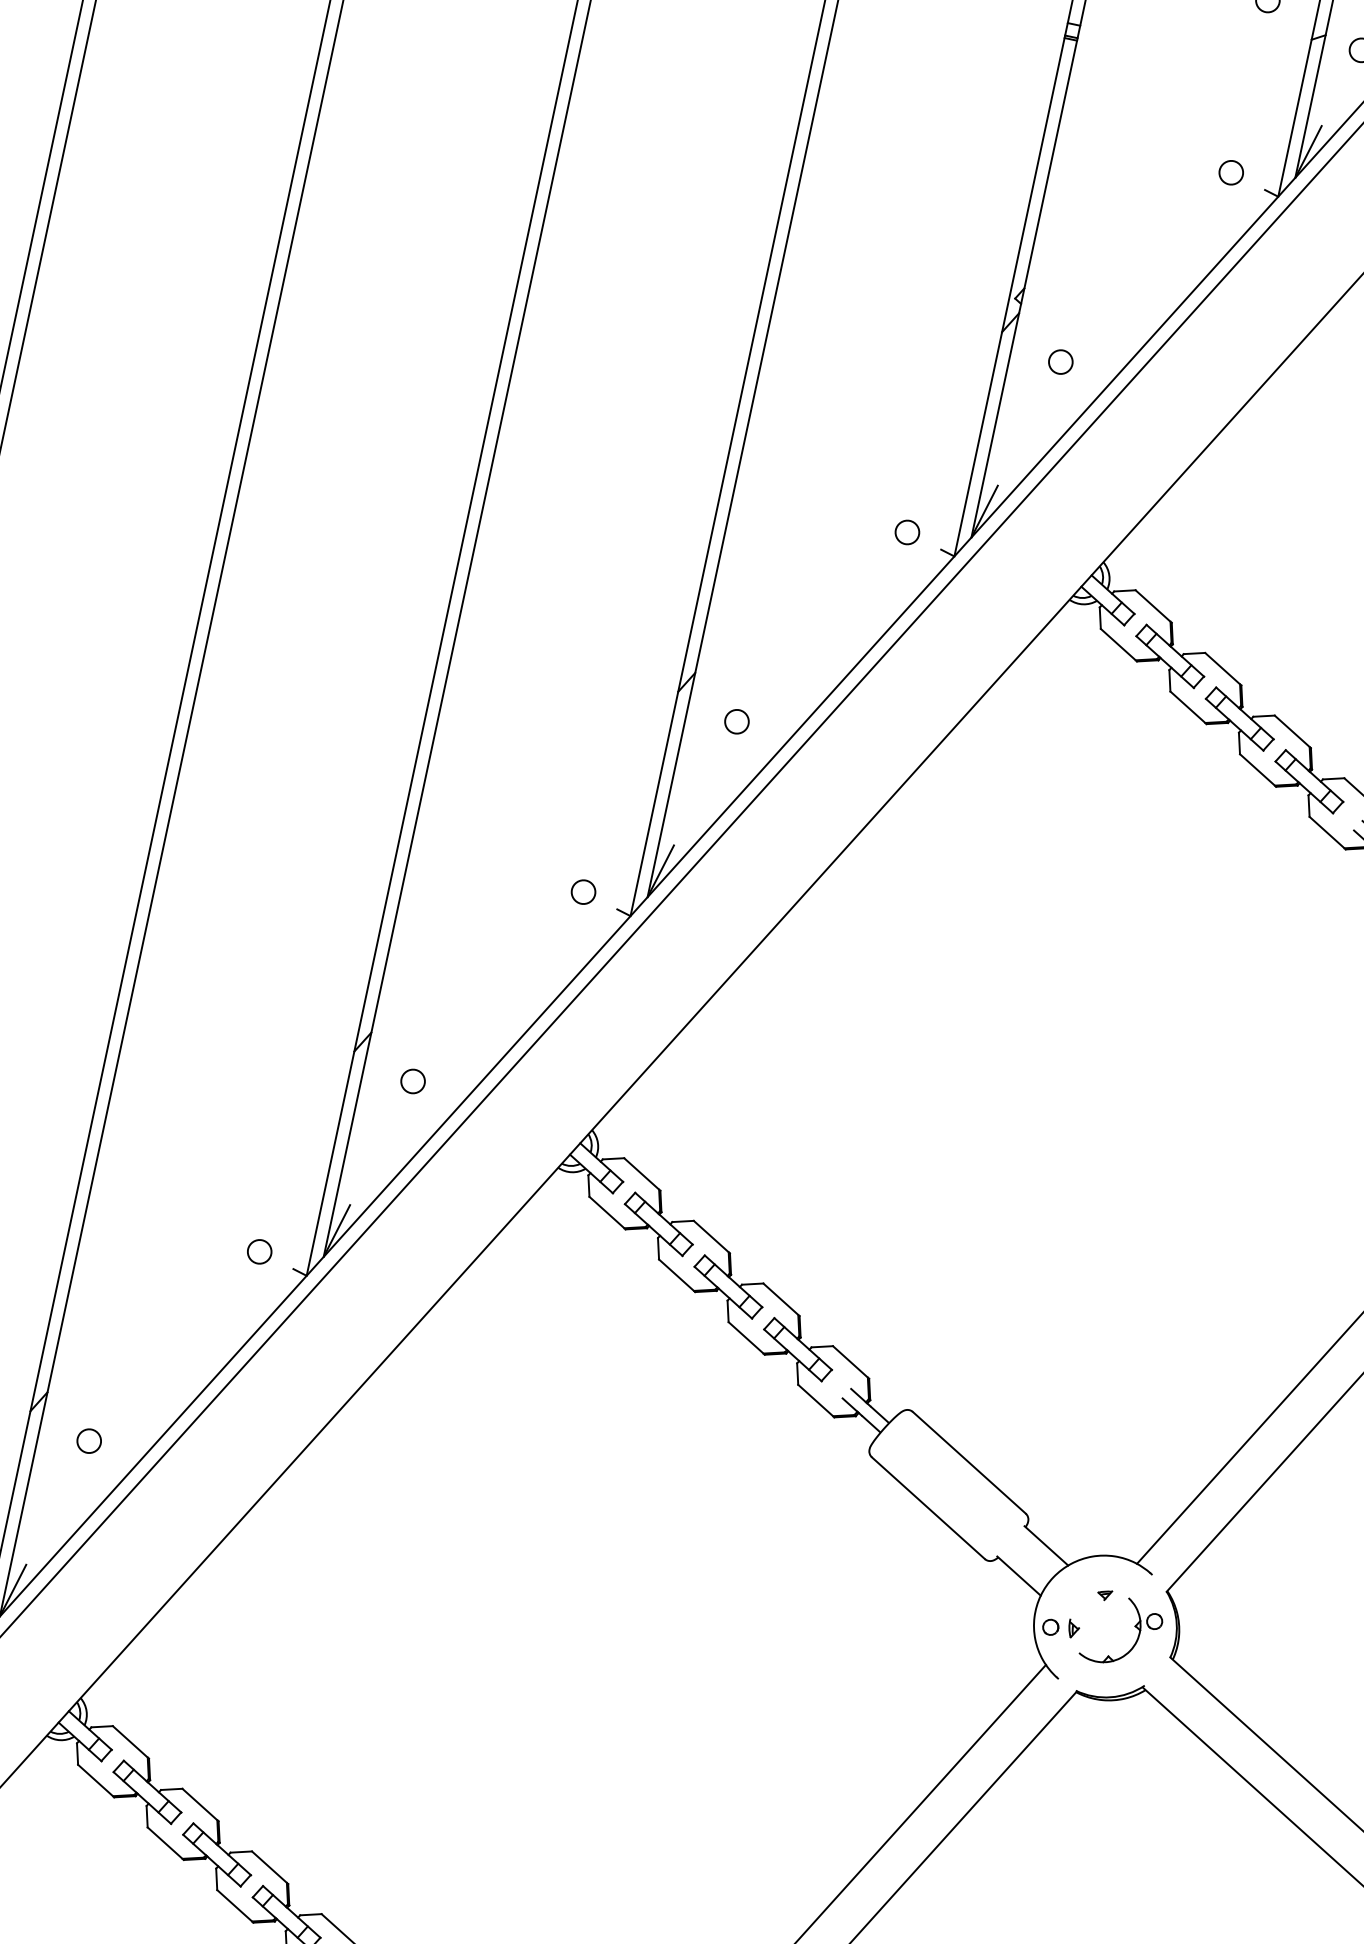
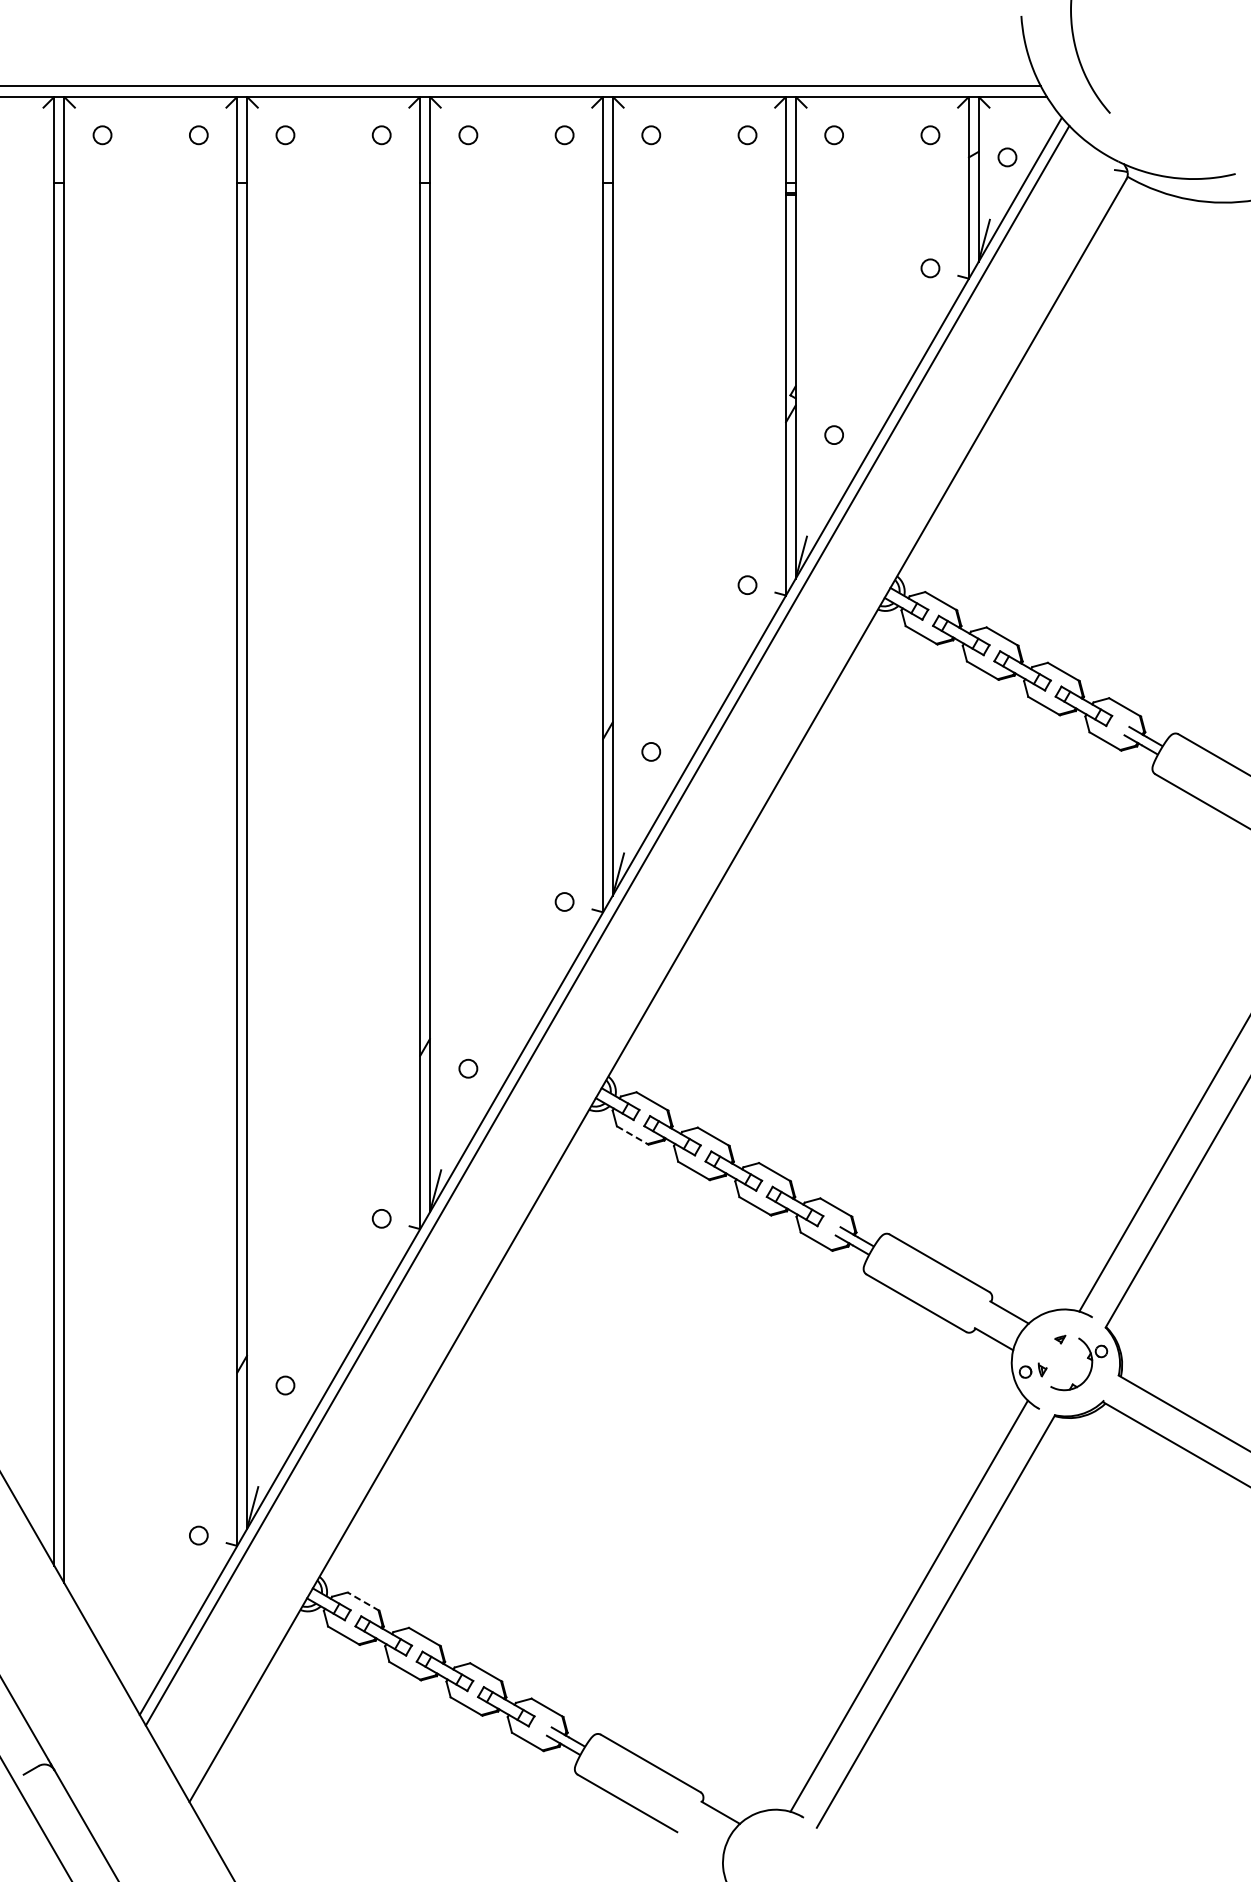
line: (608, 1213) -> (633, 1135), solid -> dashed
line: (130, 1742) -> (363, 1601), solid -> dashed

